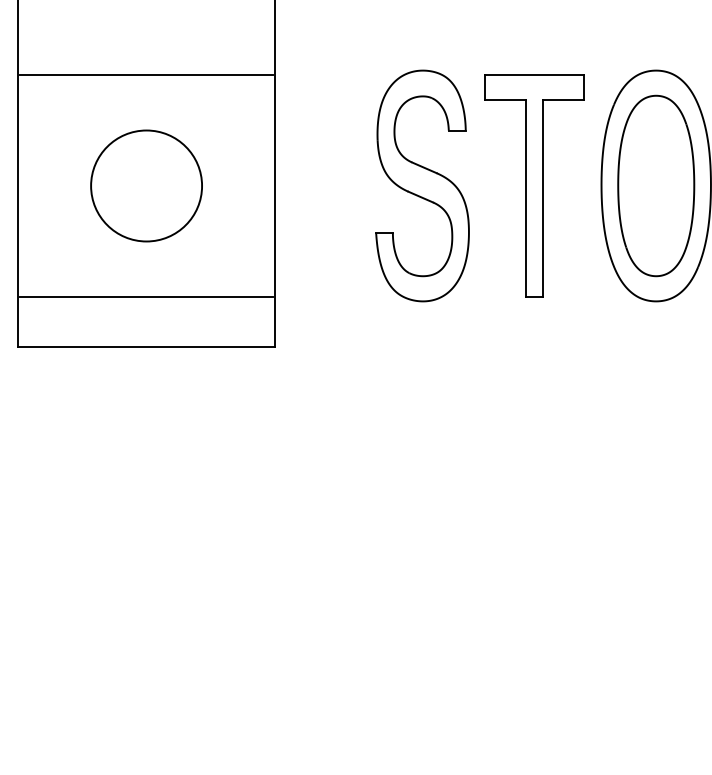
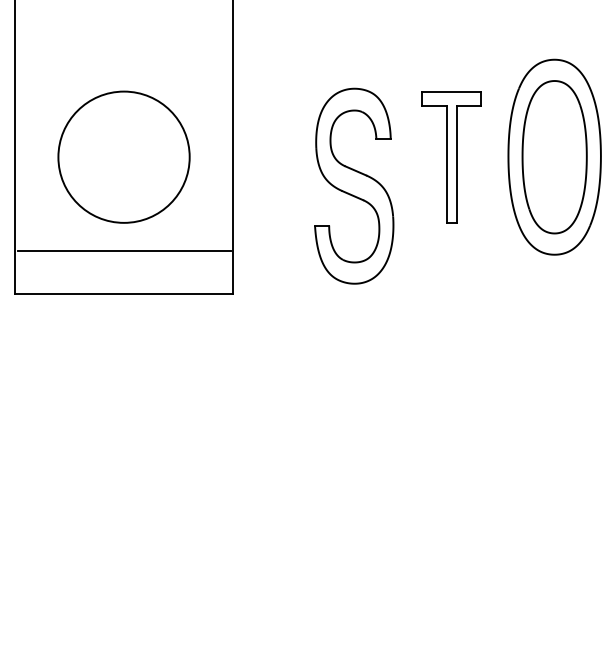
line: (145, 75) -> (123, 63), removed
part: (422, 185) -> (354, 185), moved
part: (534, 185) -> (451, 156), size x0.7
circle: (145, 186) -> (123, 157), size x1.4

